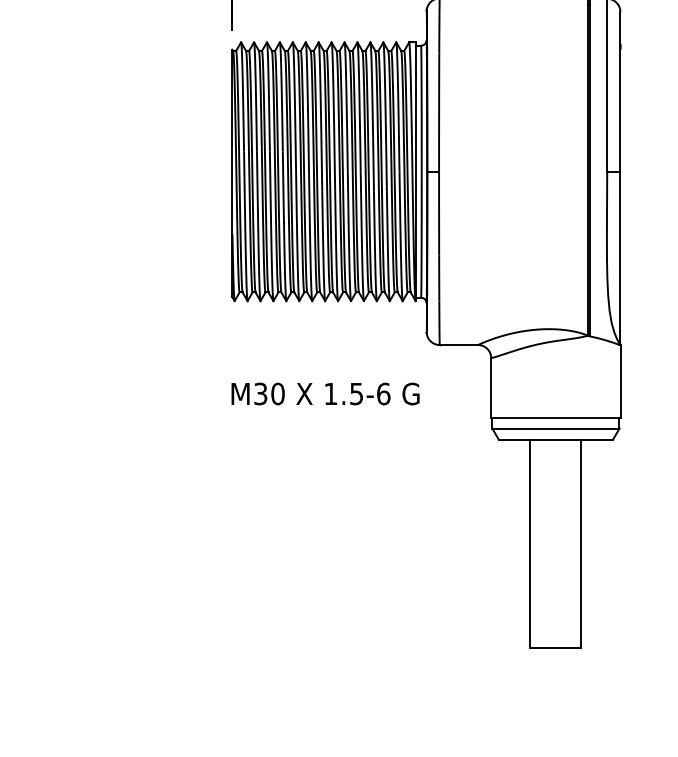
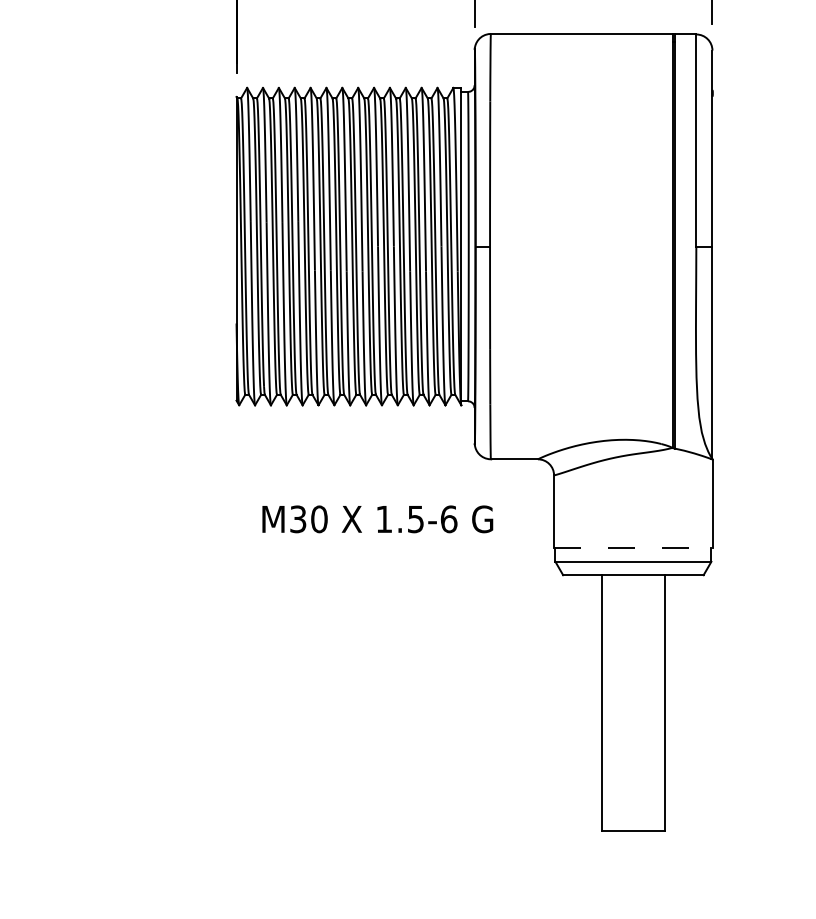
text: (325, 393) -> (377, 518), moved
line: (555, 417) -> (632, 548), solid -> dashed

